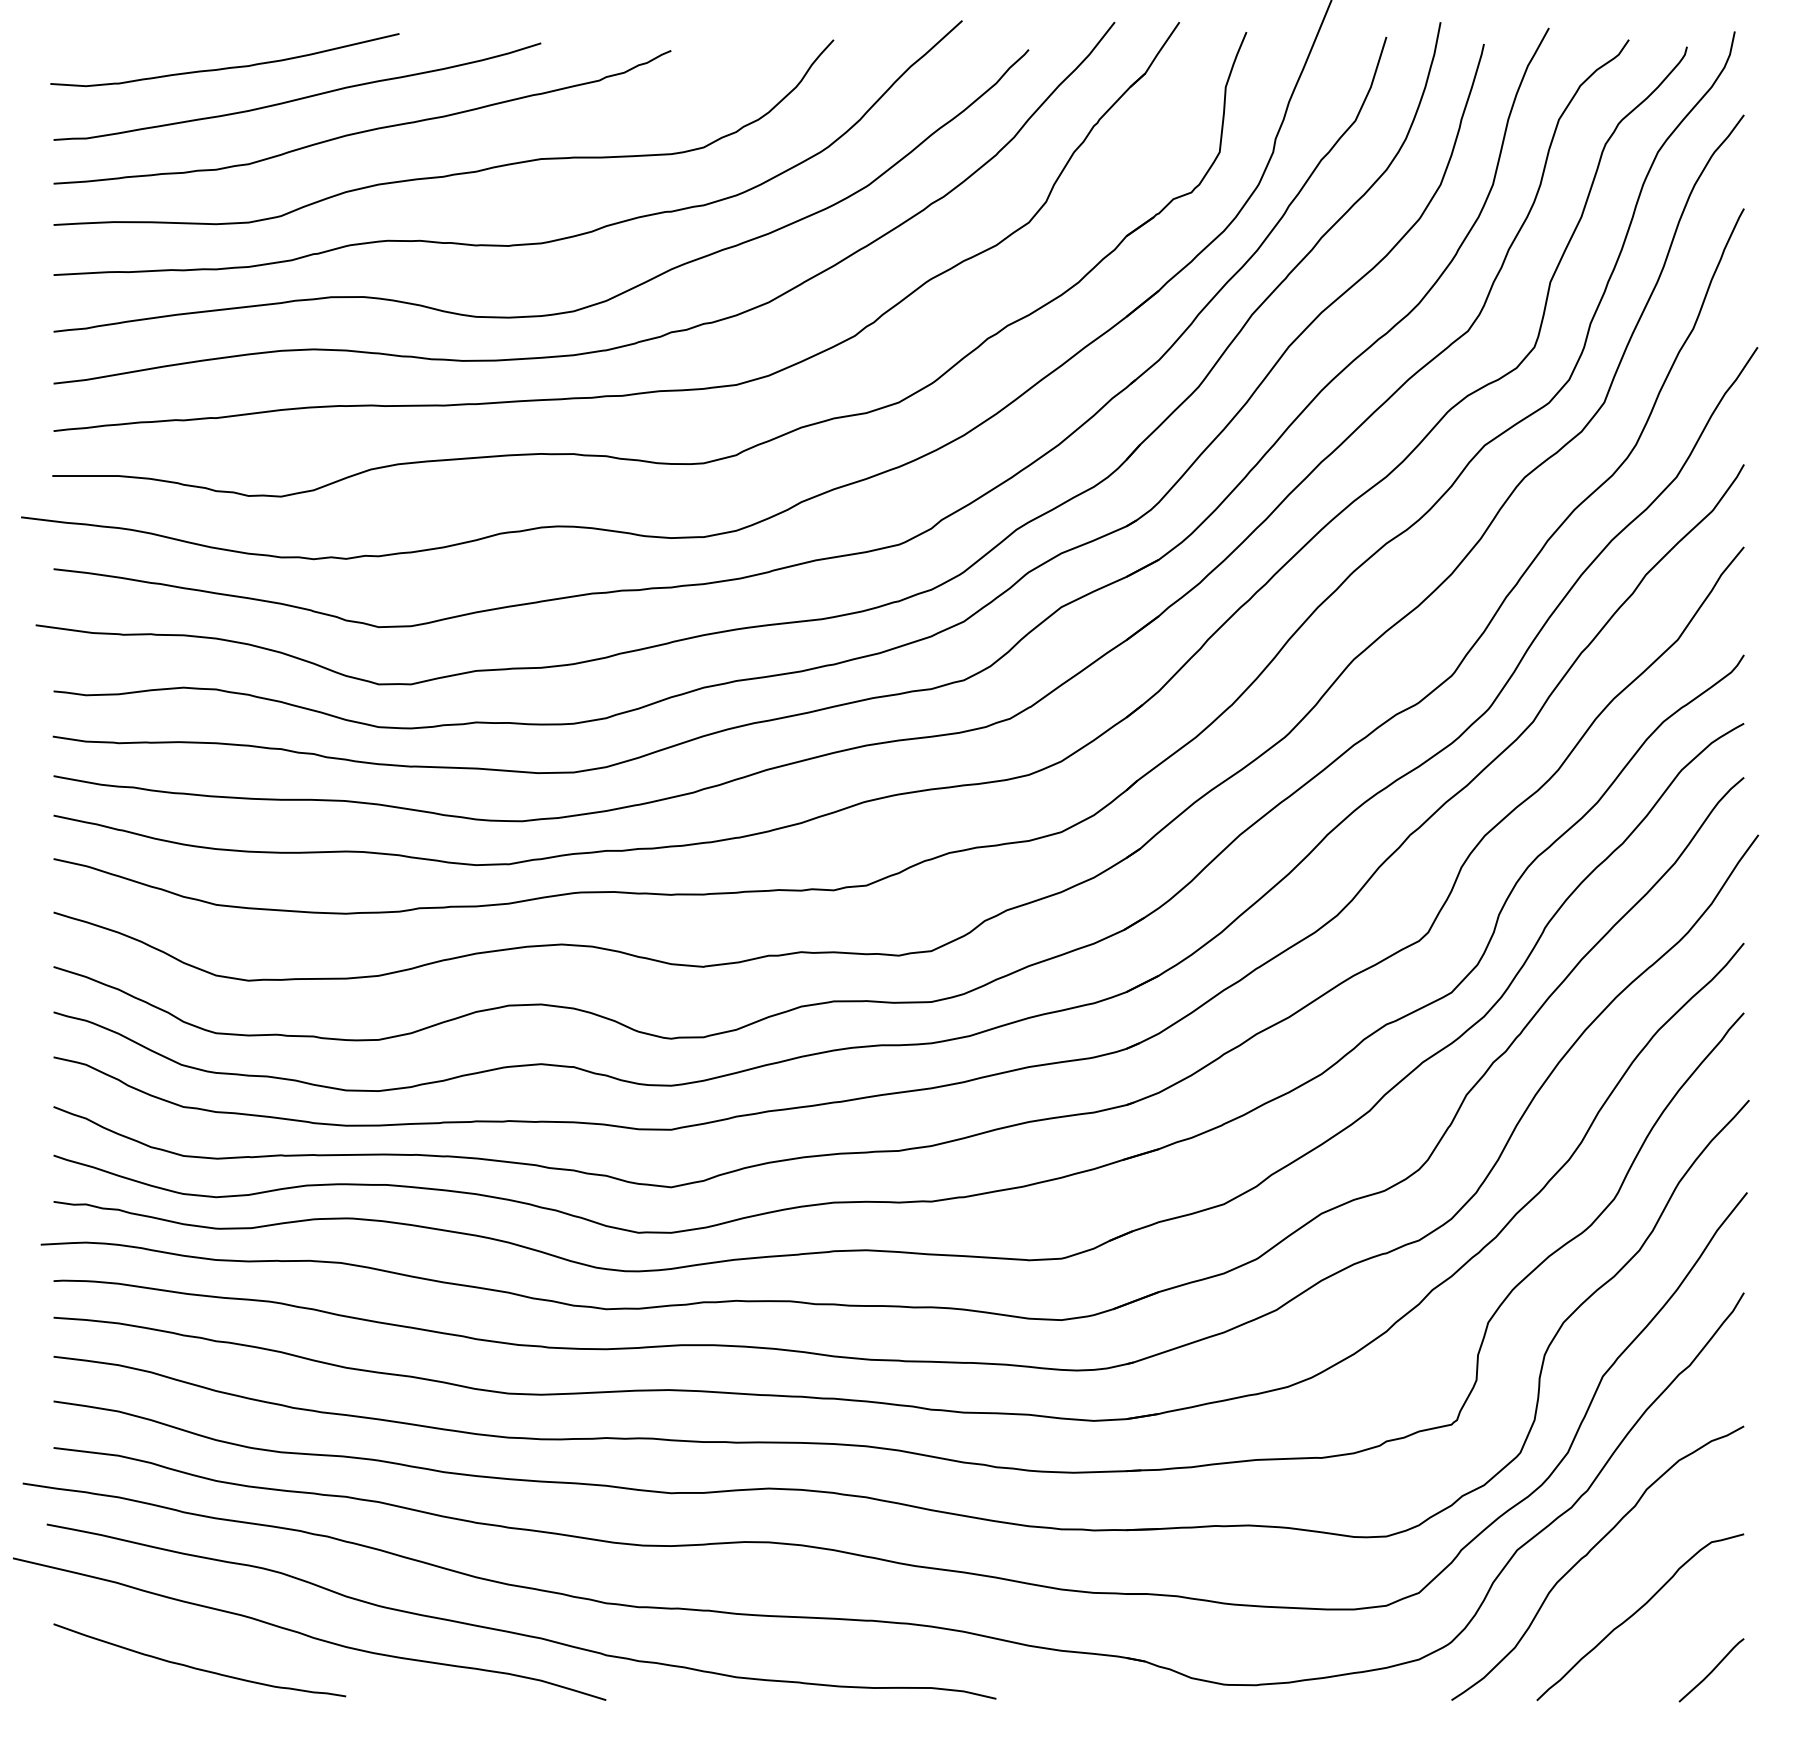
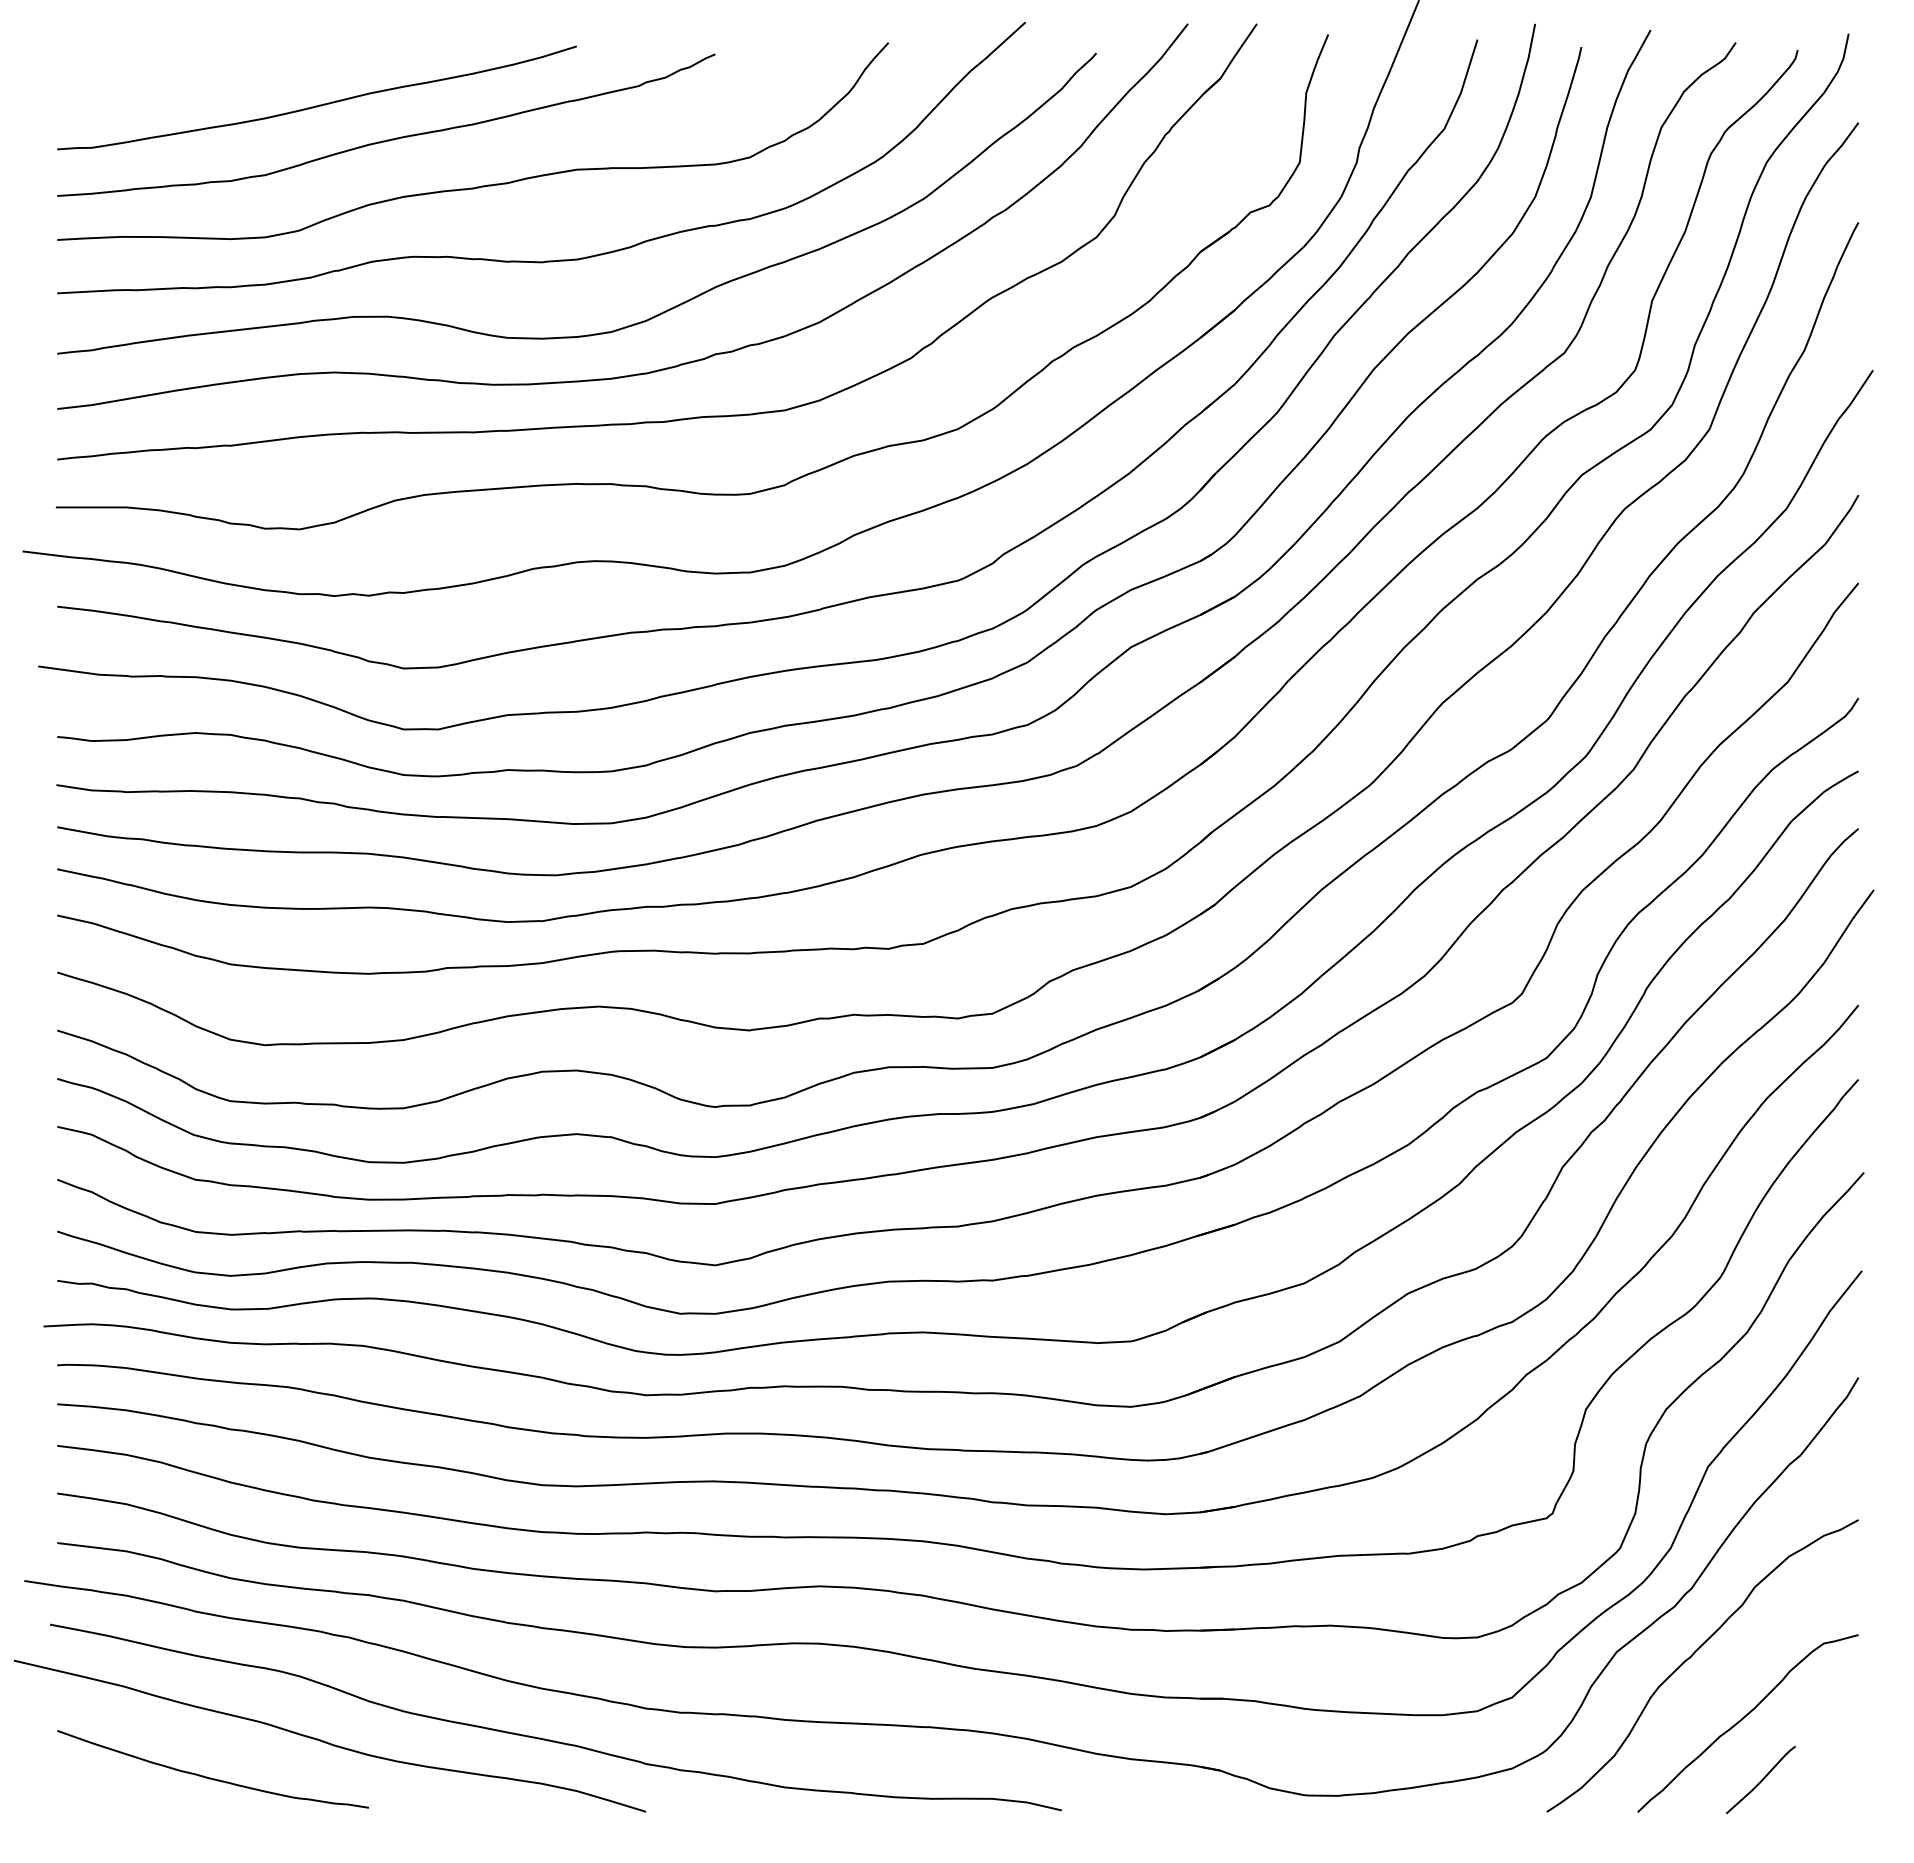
curve: (224, 67) -> (239, 72), removed
curve: (1712, 1669) -> (1761, 1779), moved

